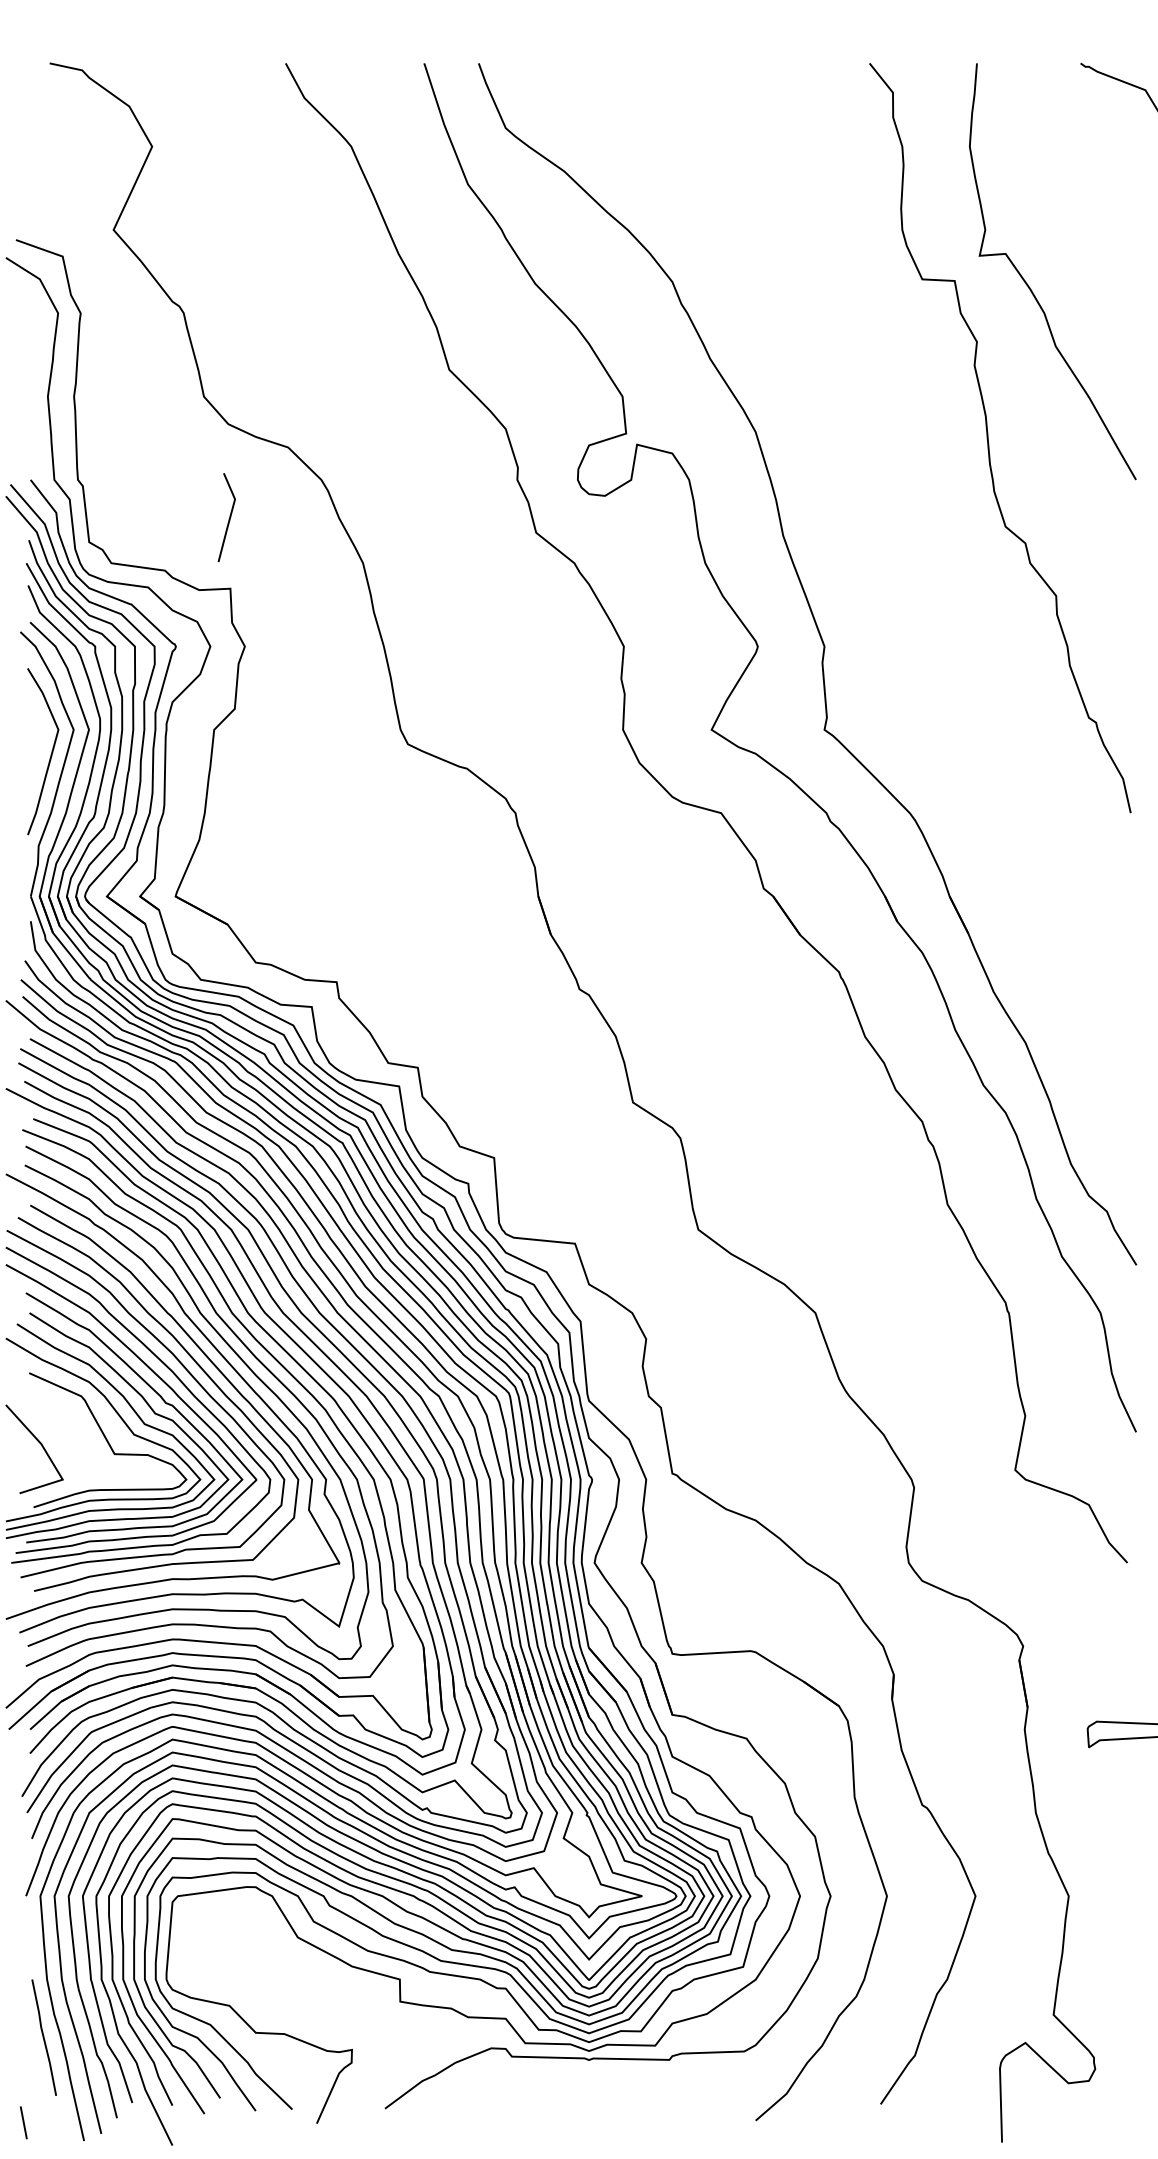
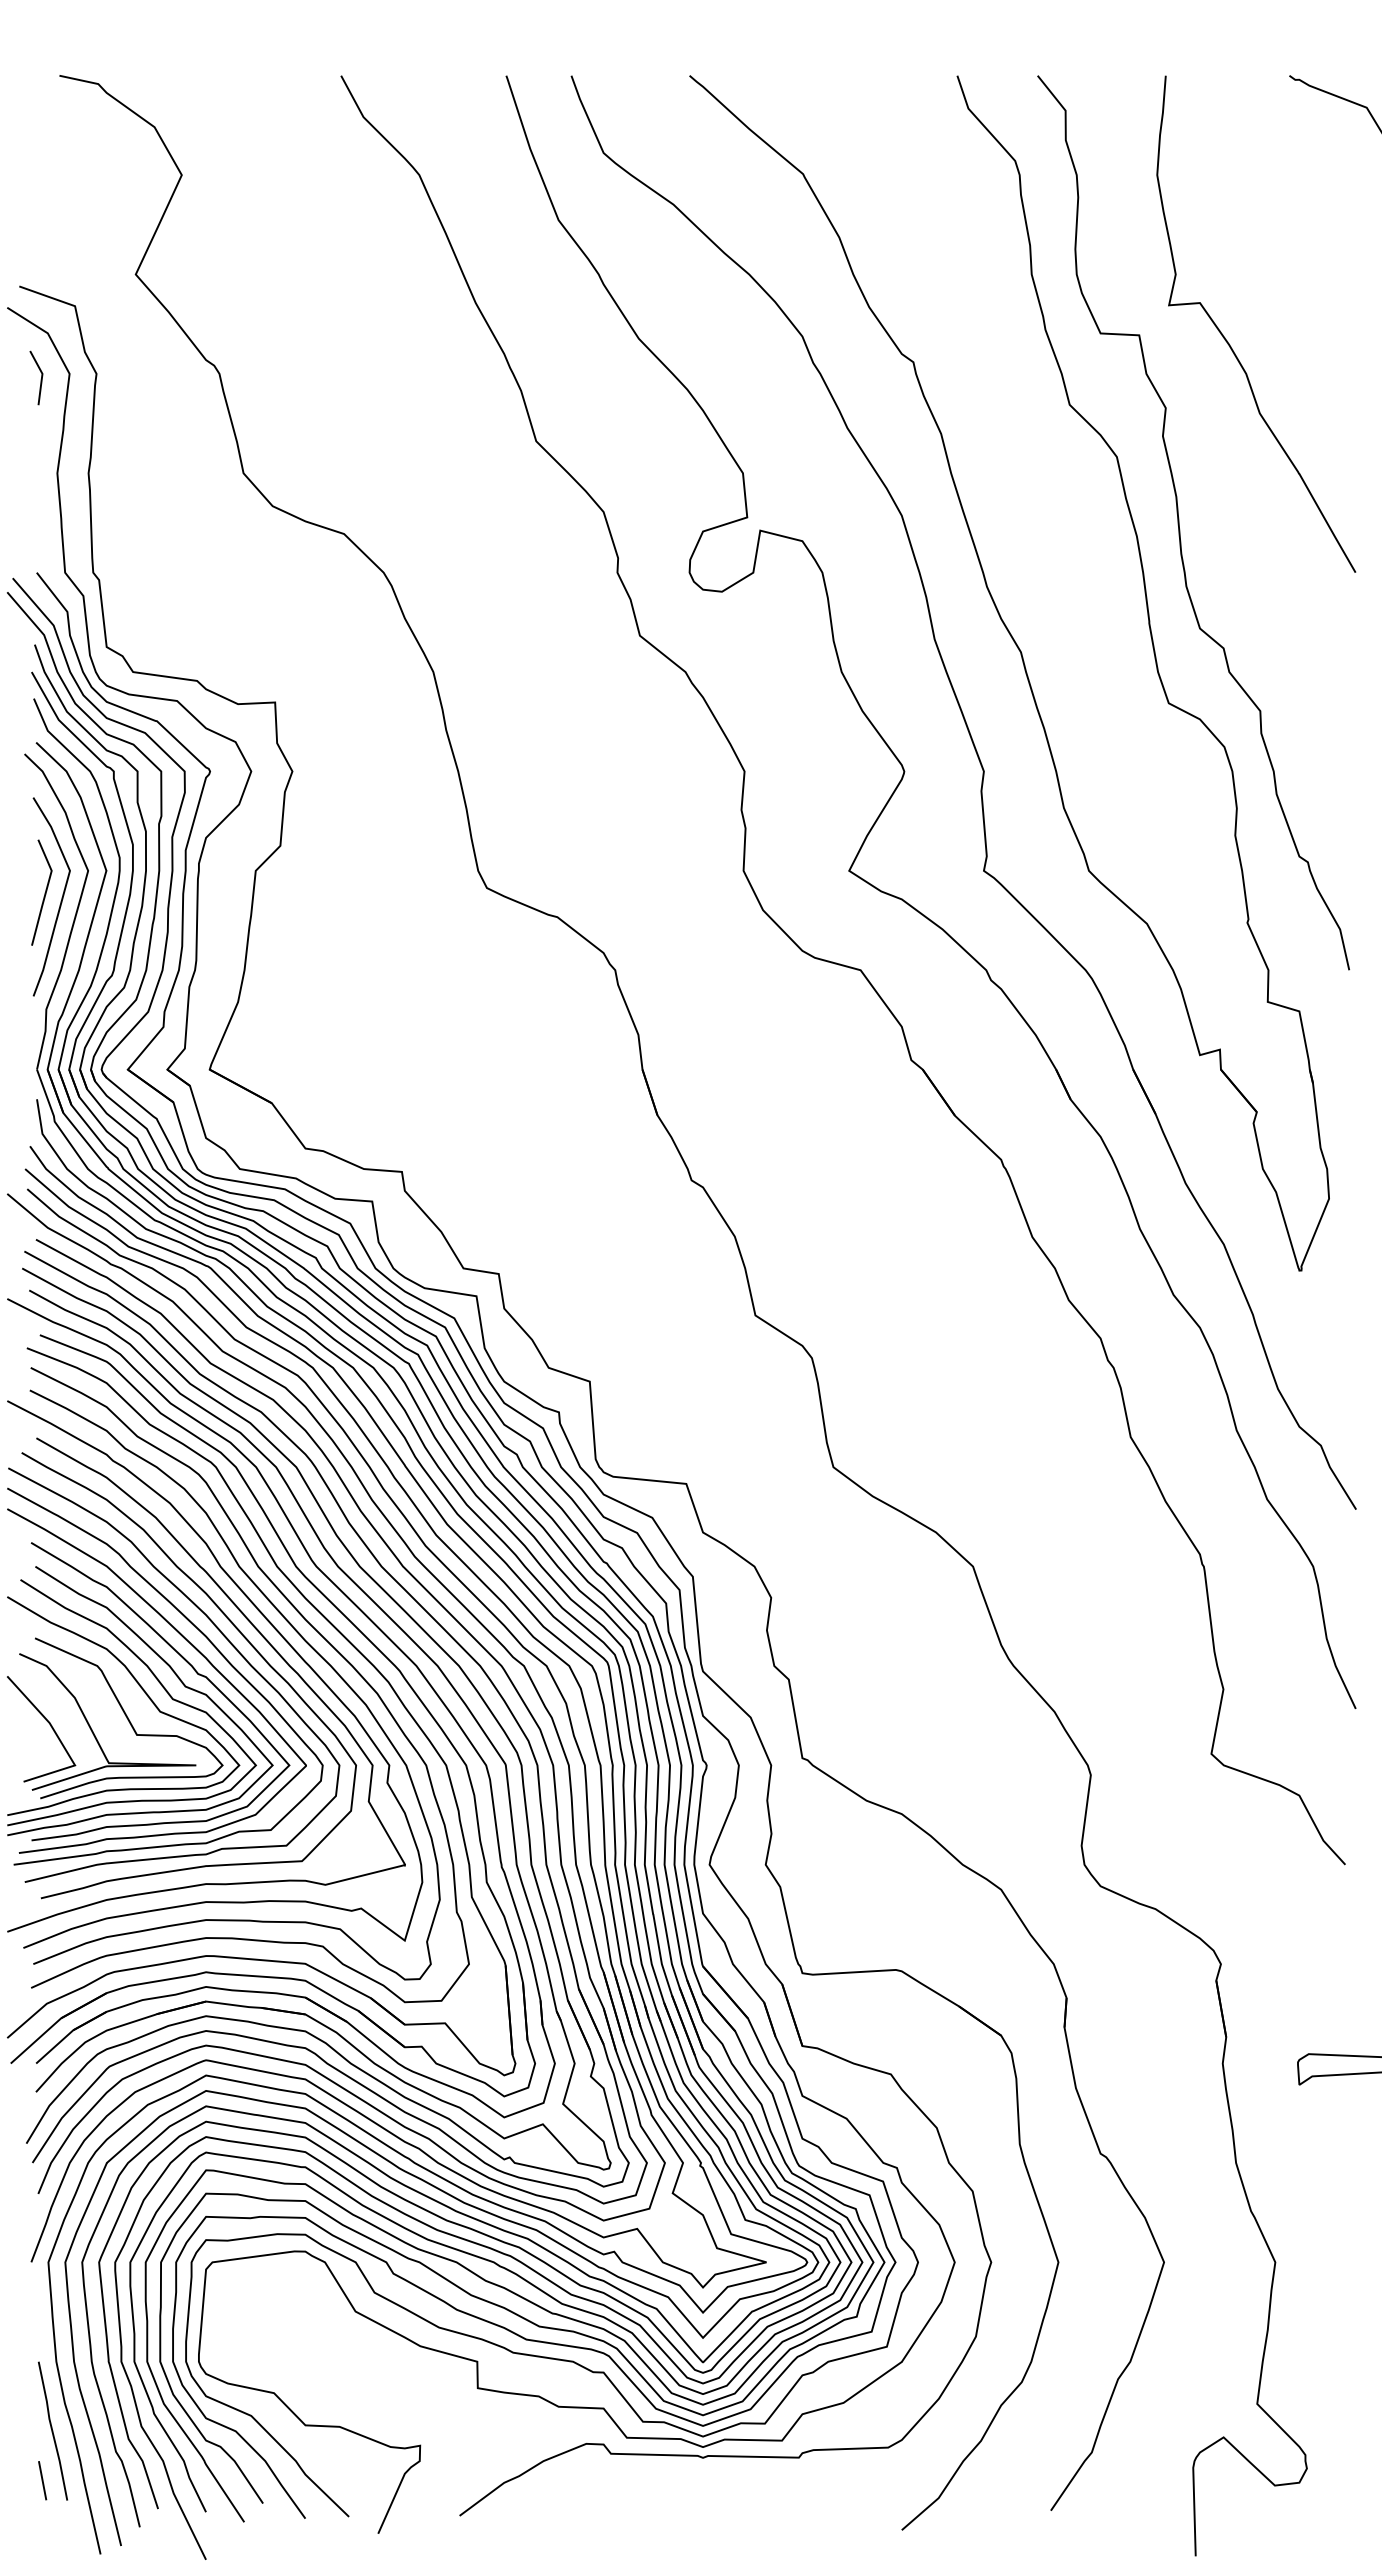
line: (33, 317) -> (40, 379), added
line: (229, 517) -> (44, 892), moved
part: (858, 561) -> (1024, 670), added
curve: (77, 1449) -> (92, 1729), added
line: (23, 2122) -> (42, 2480), moved

